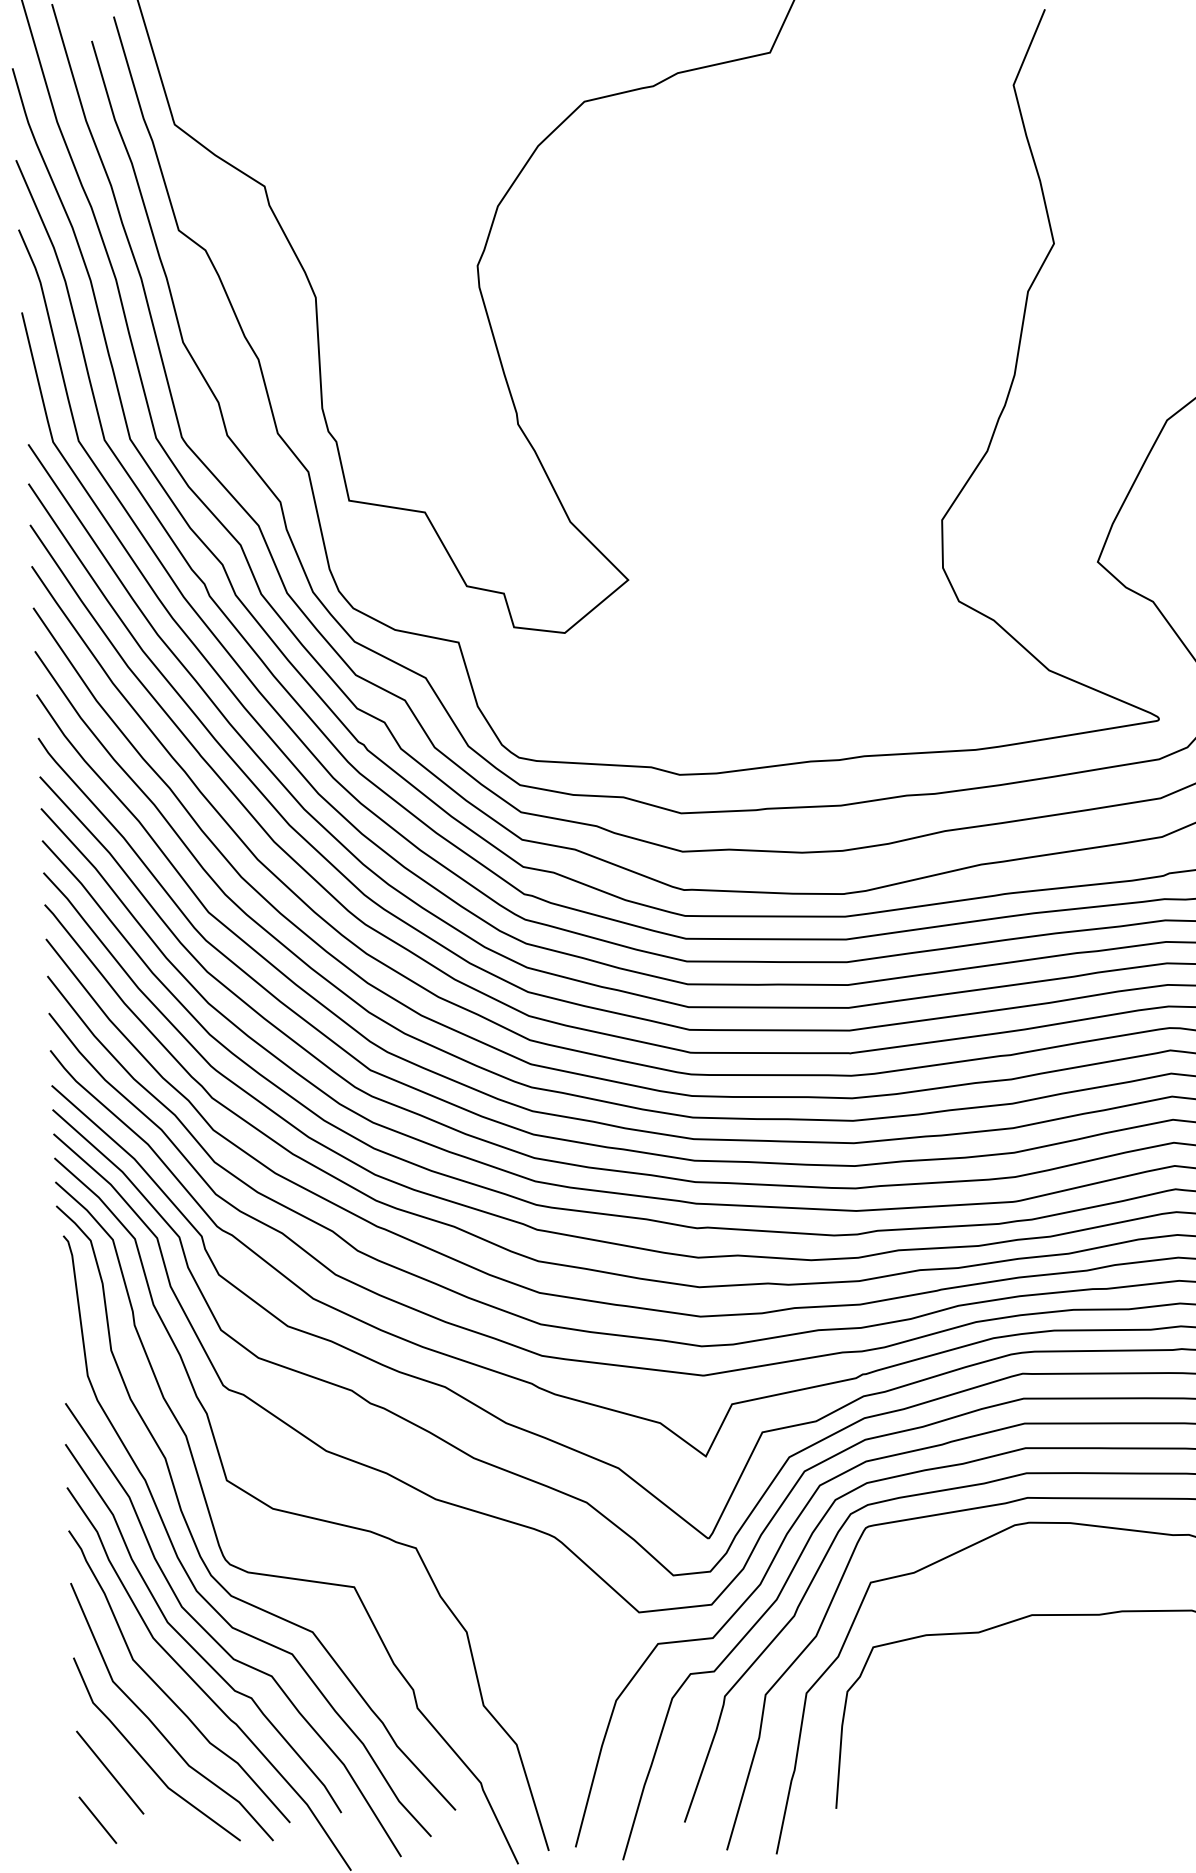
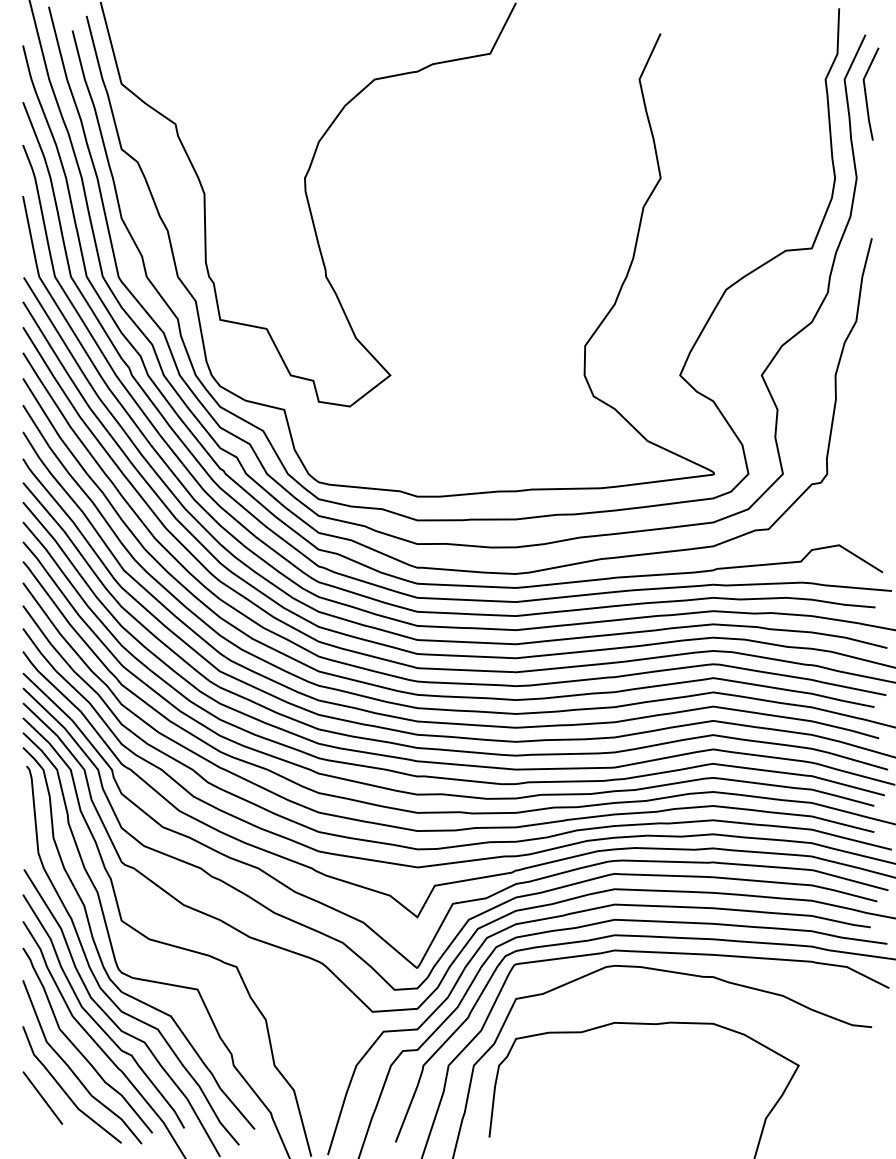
line: (96, 1820) -> (33, 1127), removed

